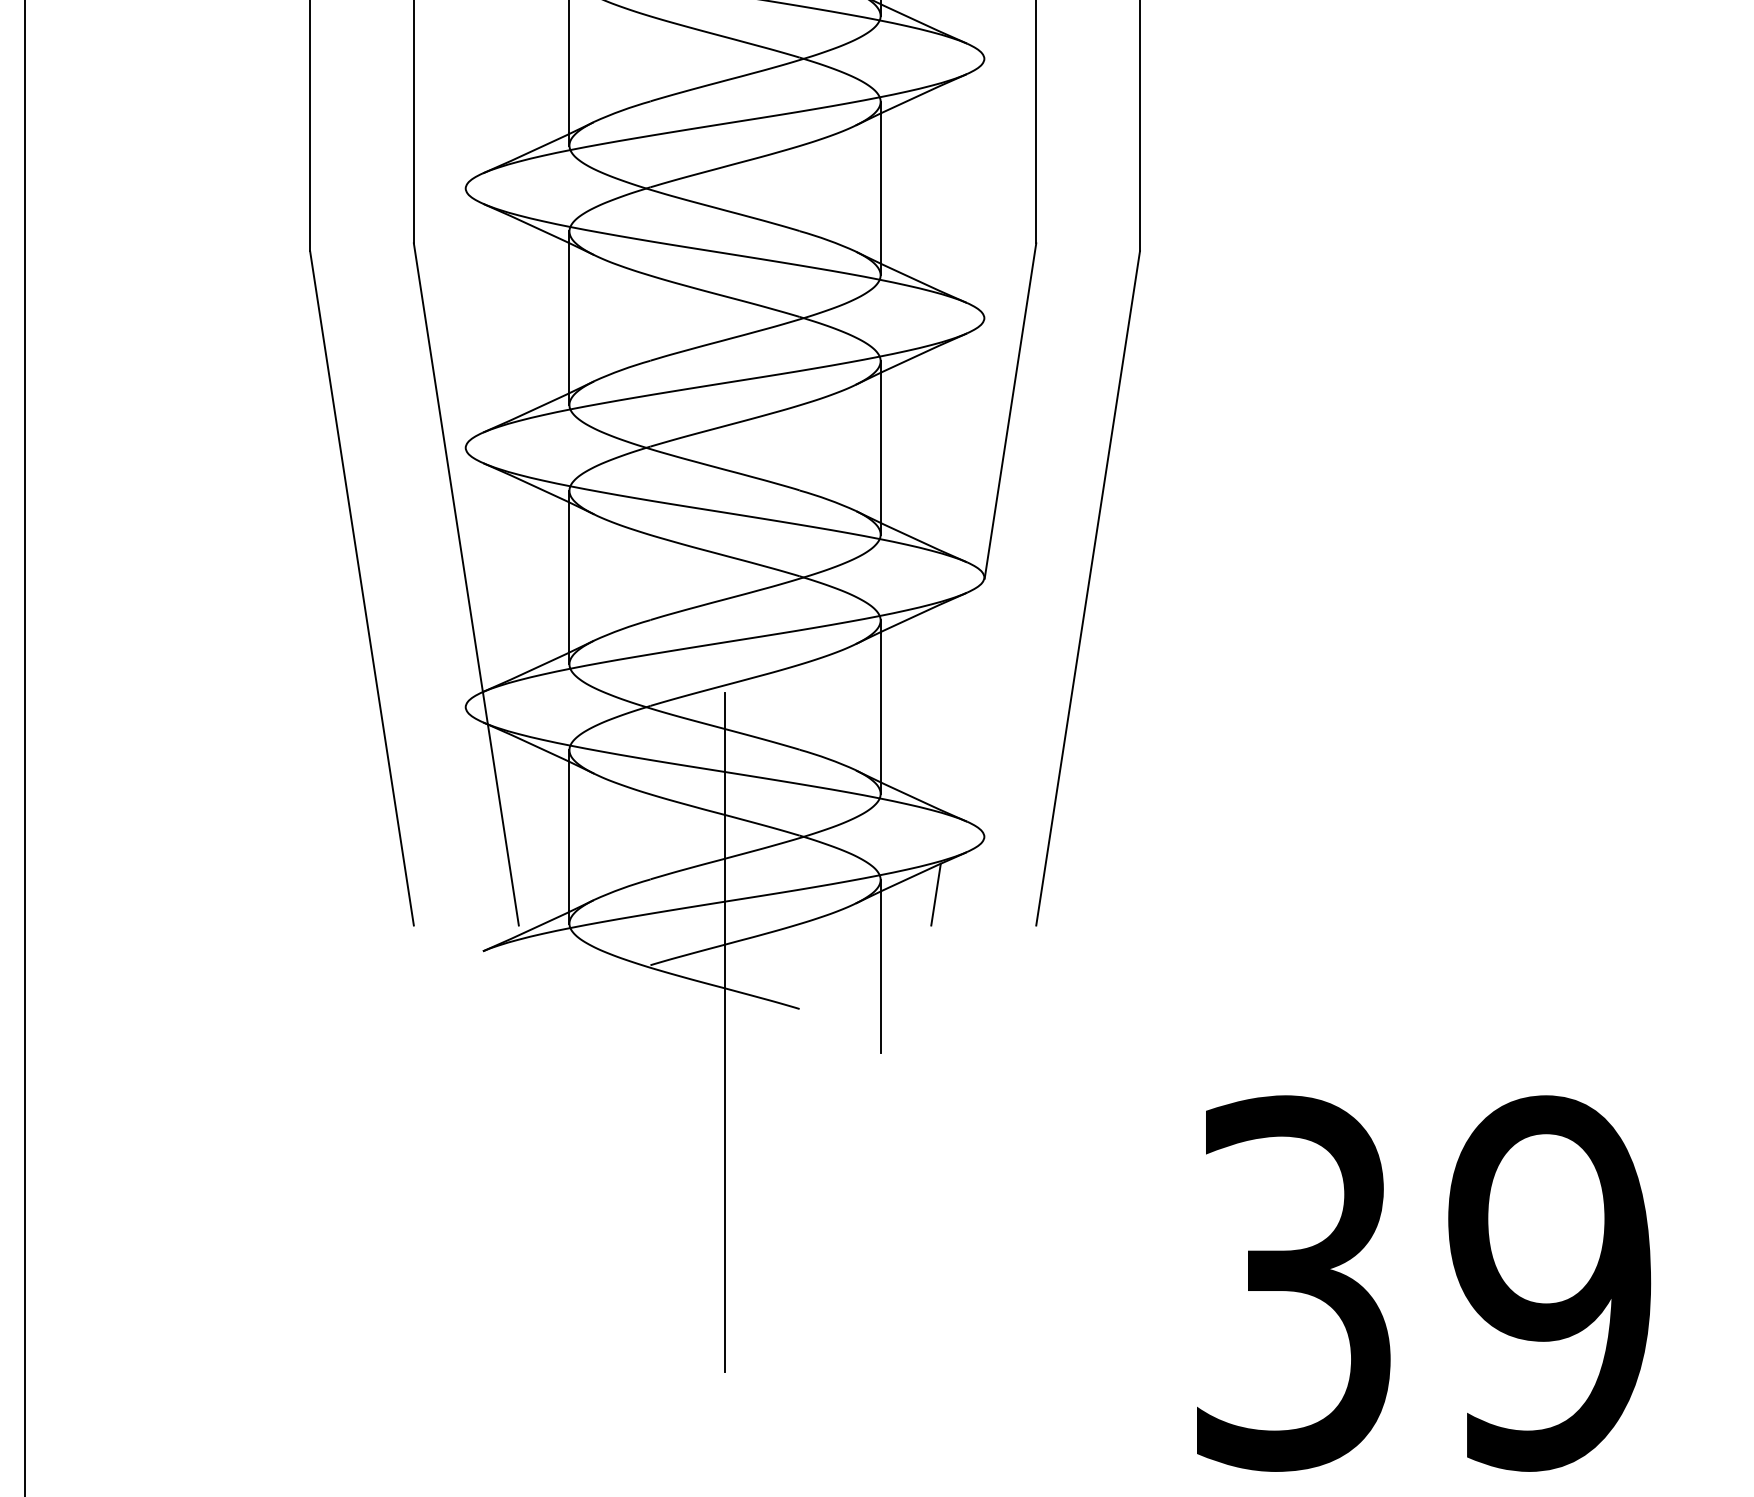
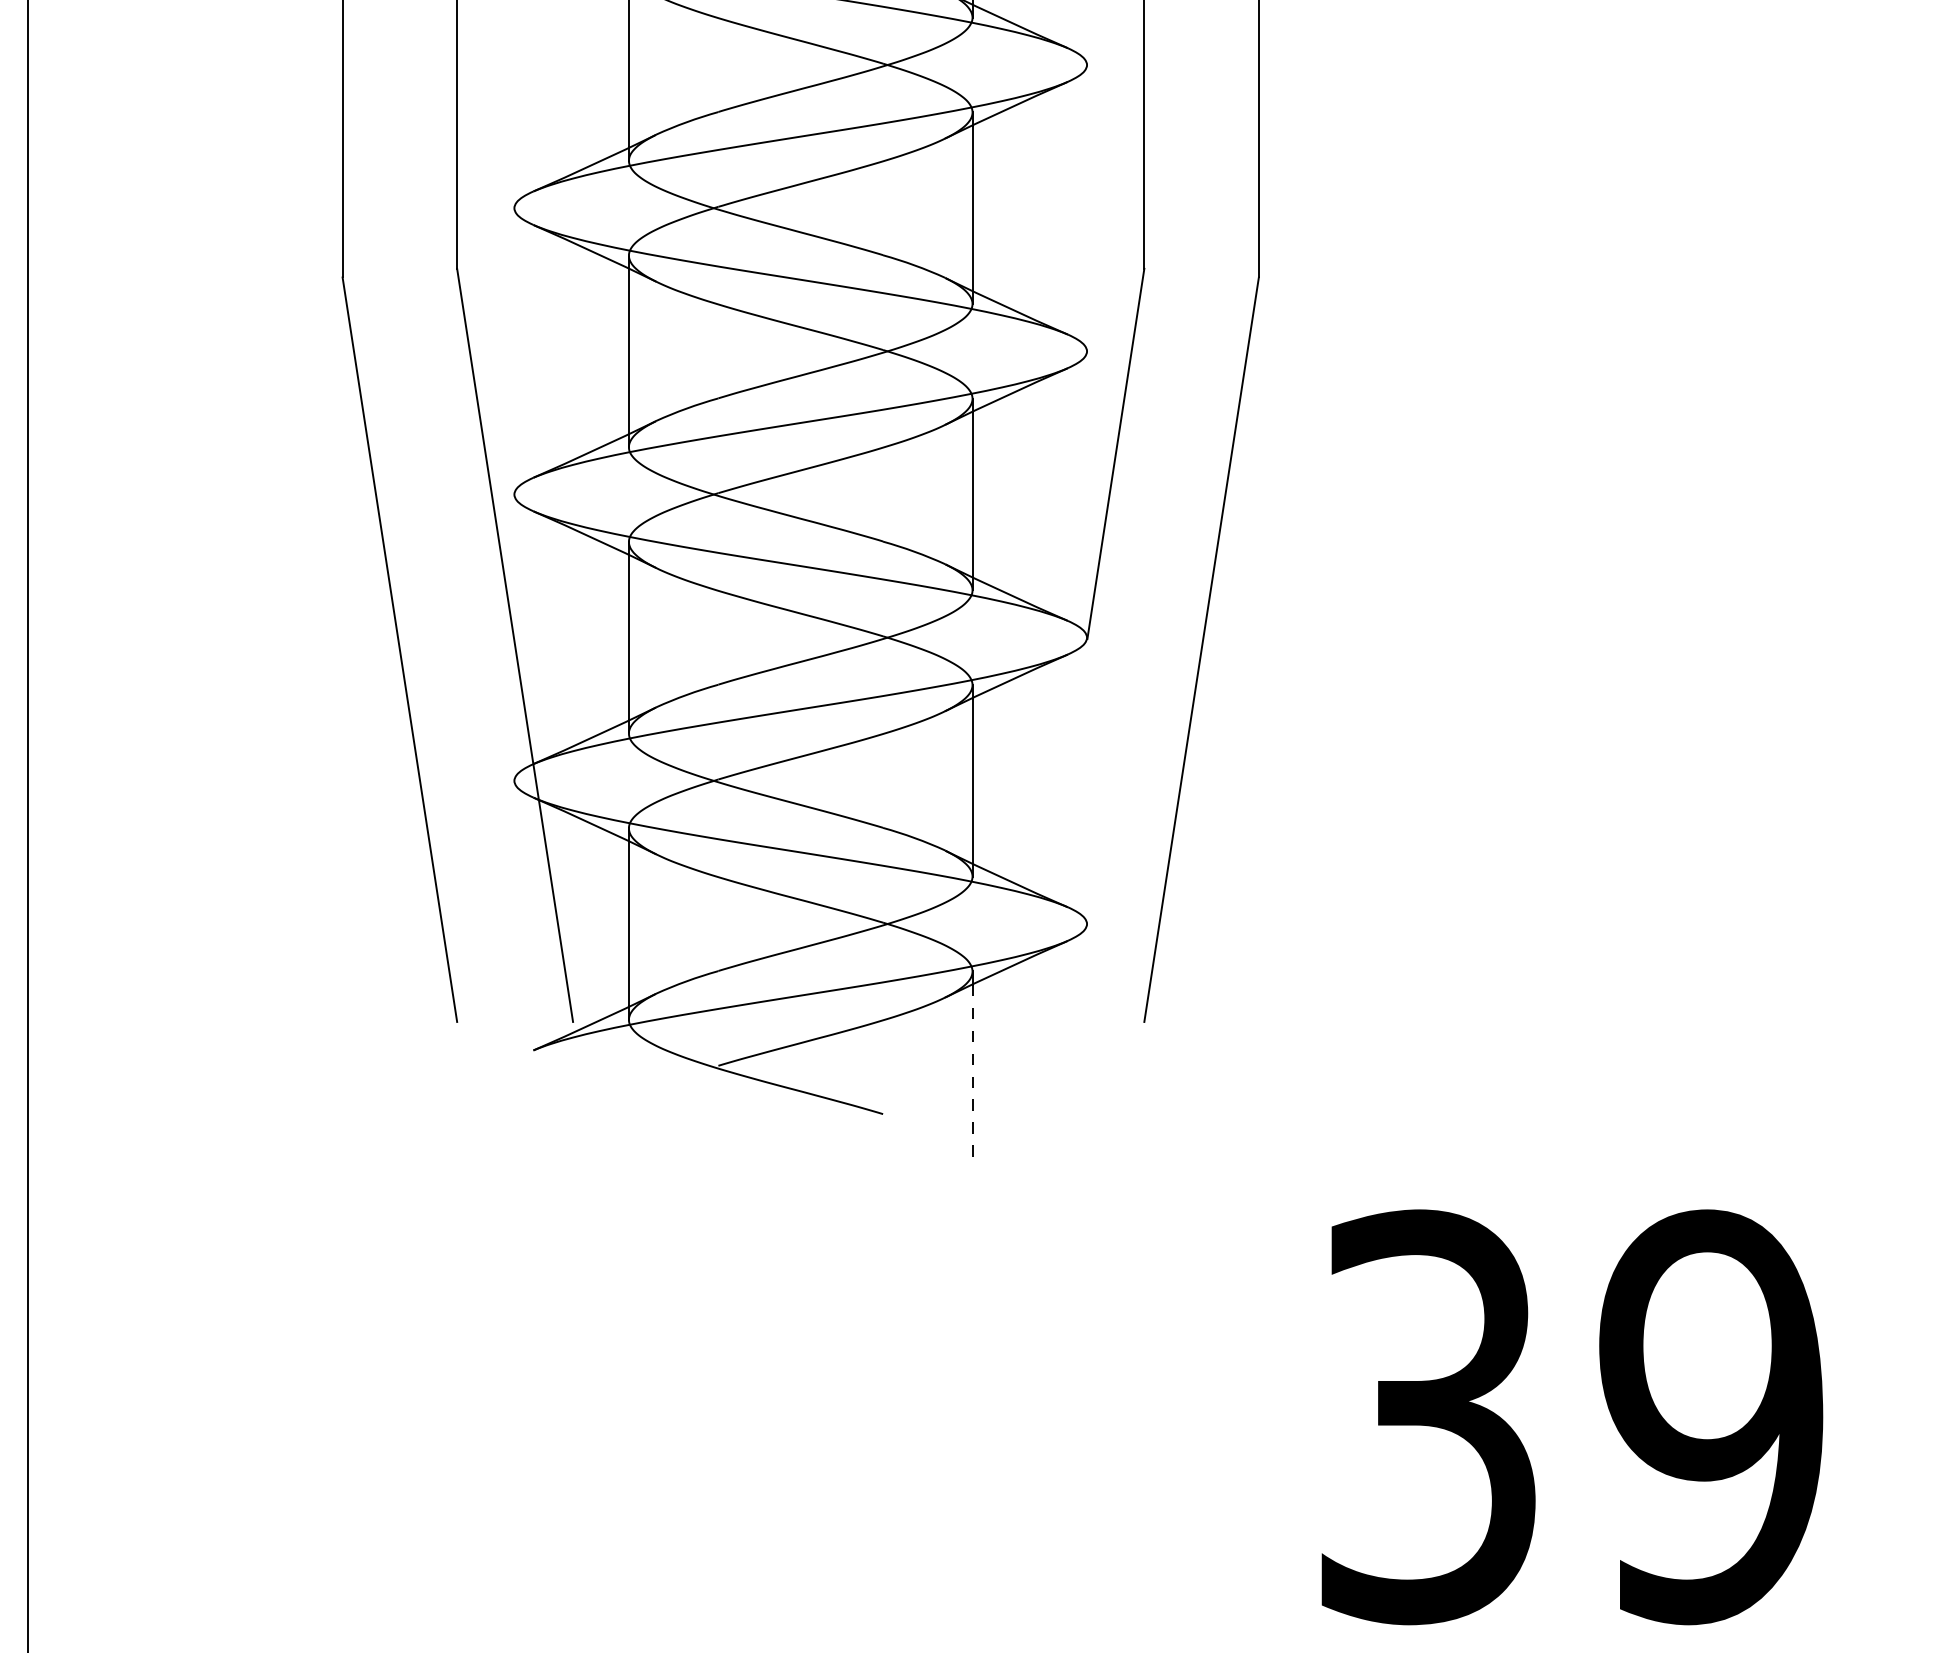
line: (935, 894) -> (1033, 987), removed
line: (880, 972) -> (972, 1073), solid -> dashed
line: (724, 1031) -> (800, 1139), removed

